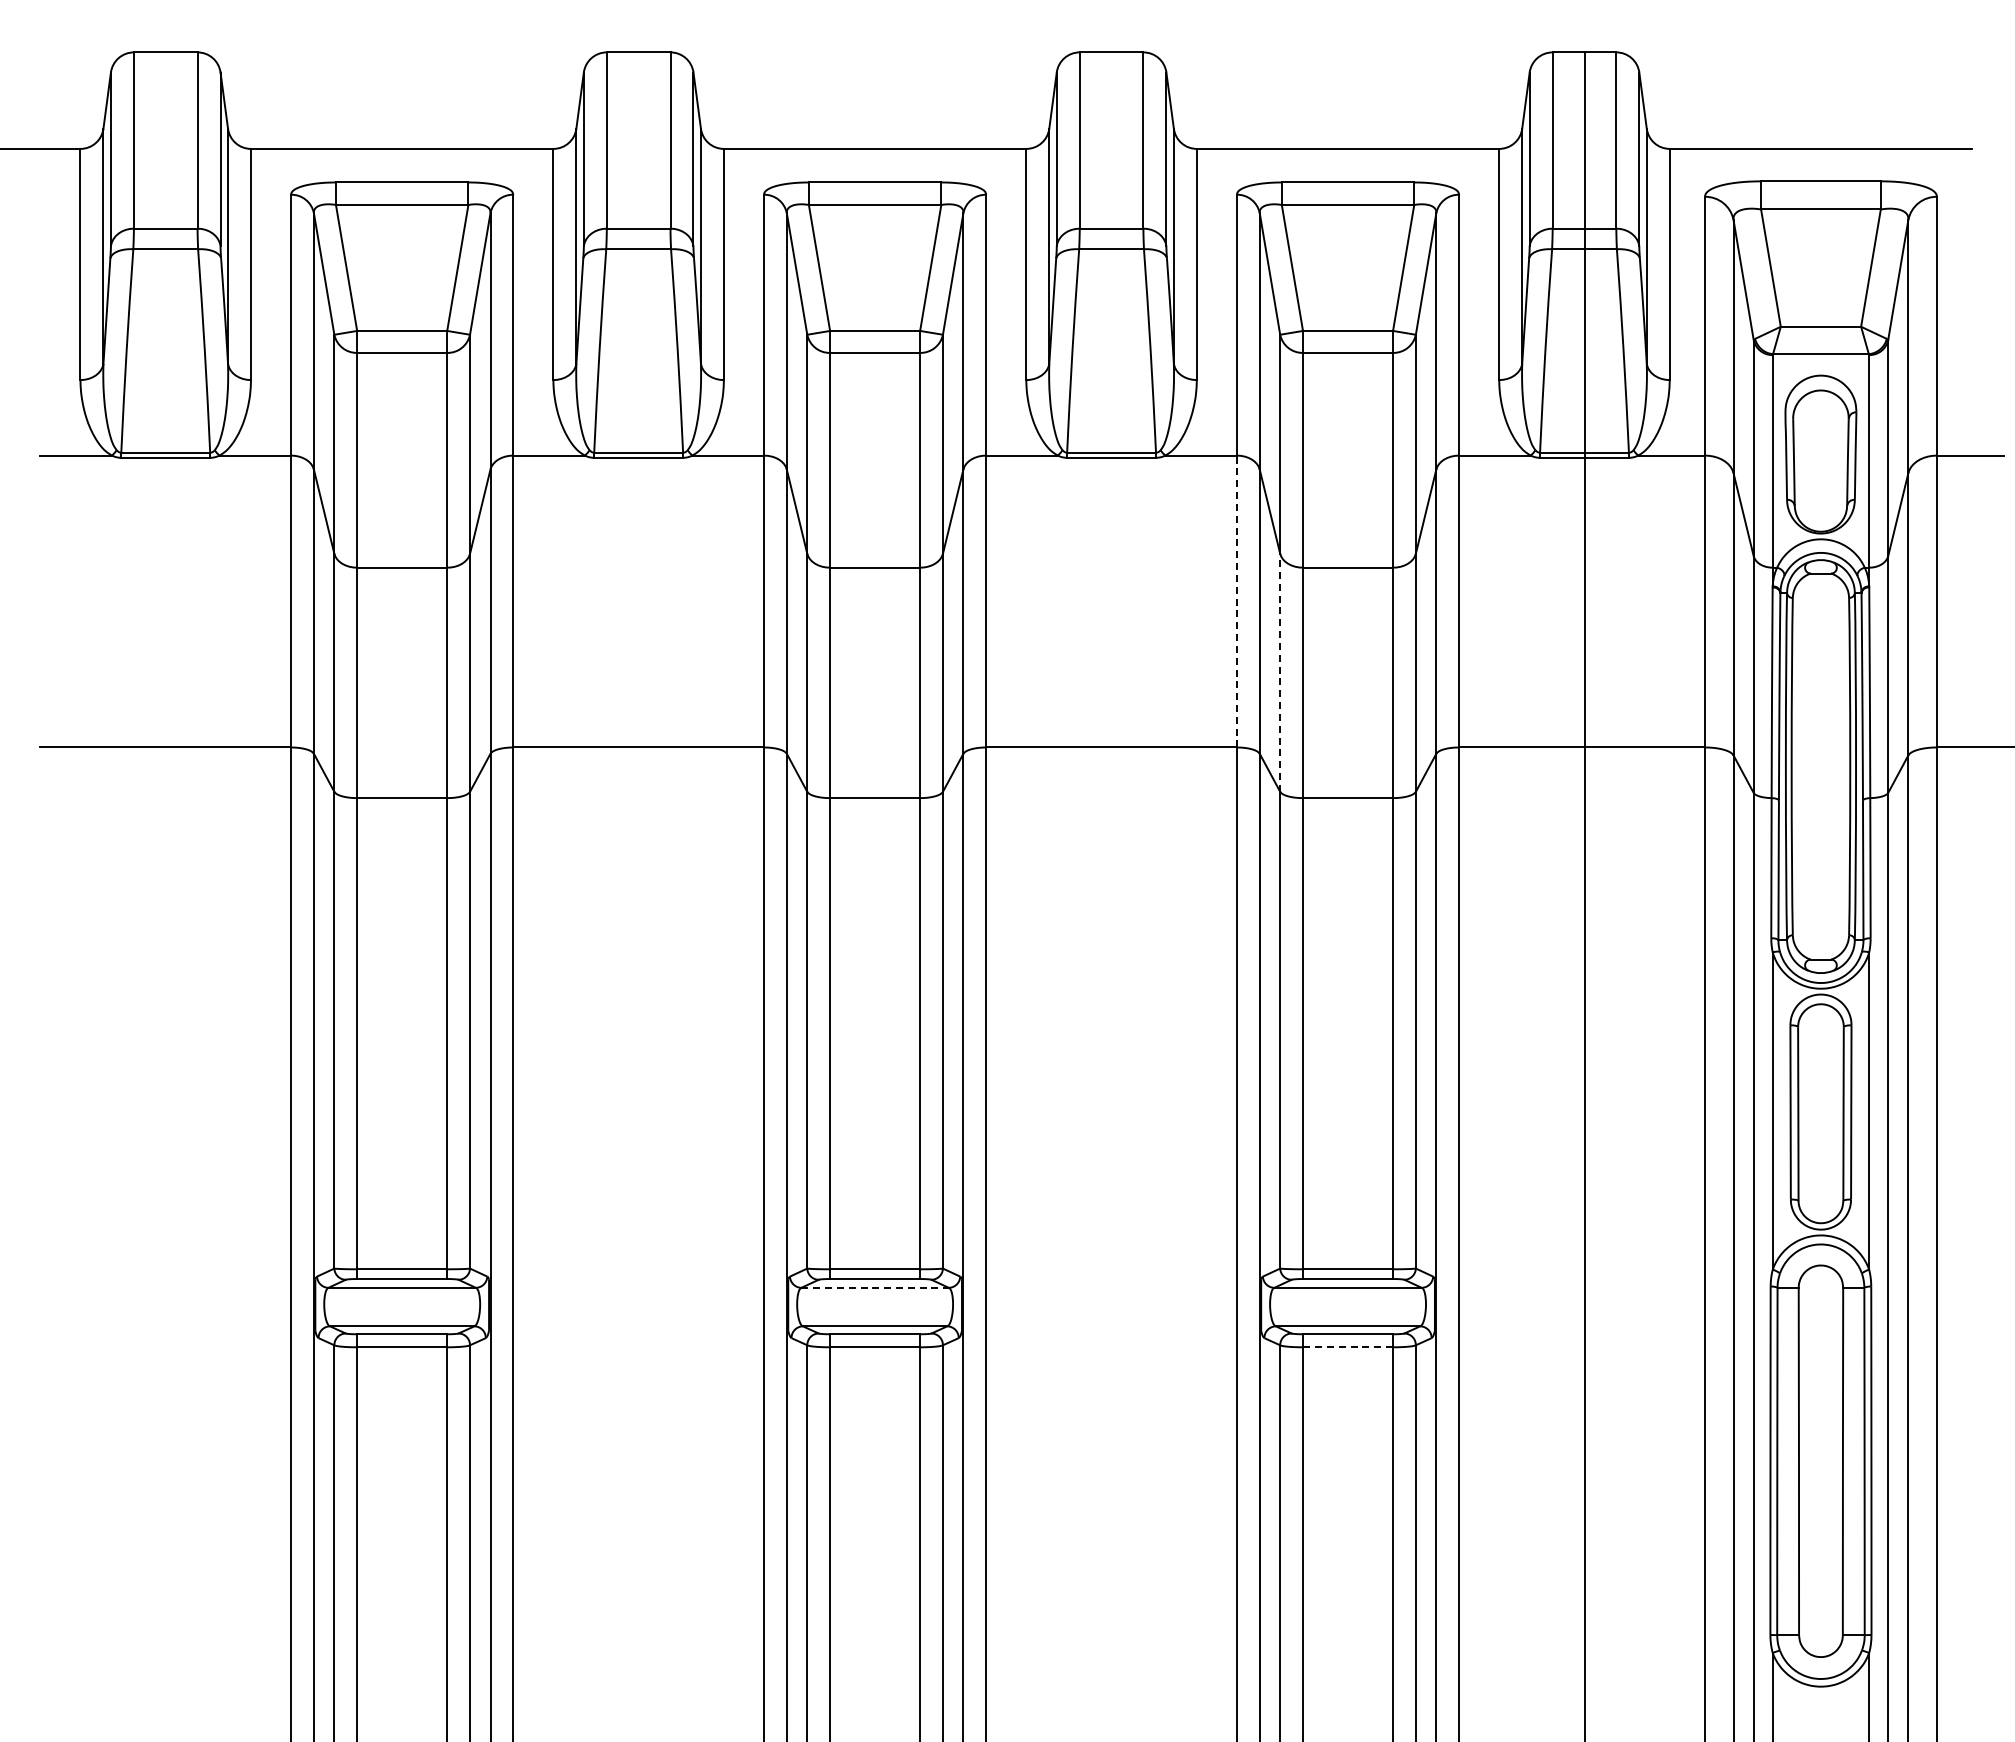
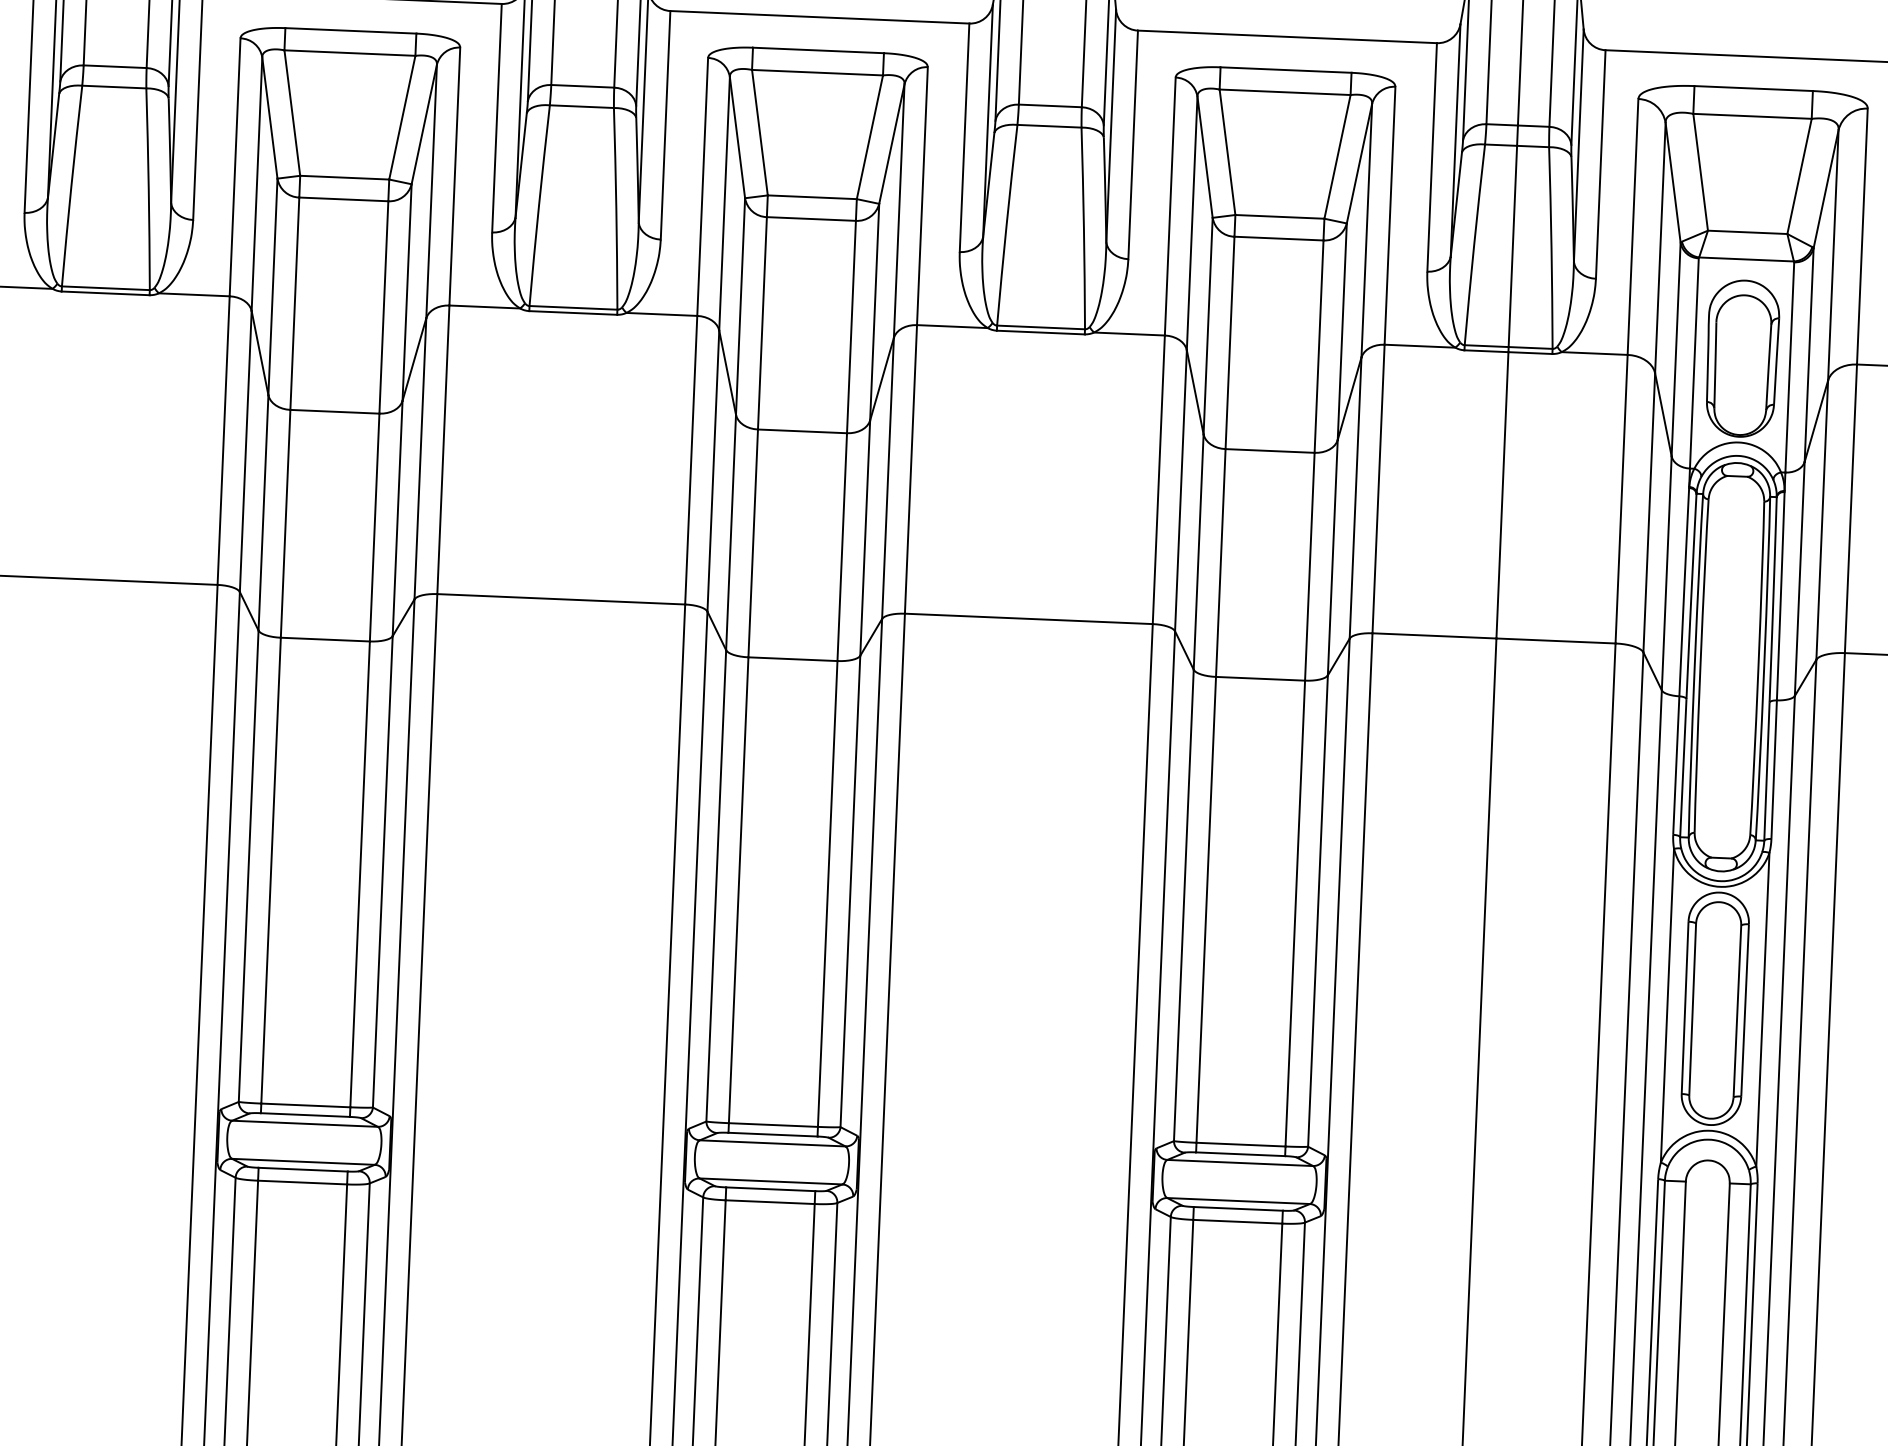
line: (1236, 601) -> (1158, 479), dashed -> solid
line: (1280, 672) -> (1198, 551), dashed -> solid
line: (875, 1287) -> (773, 1143), dashed -> solid
line: (1347, 1347) -> (1237, 1221), dashed -> solid

